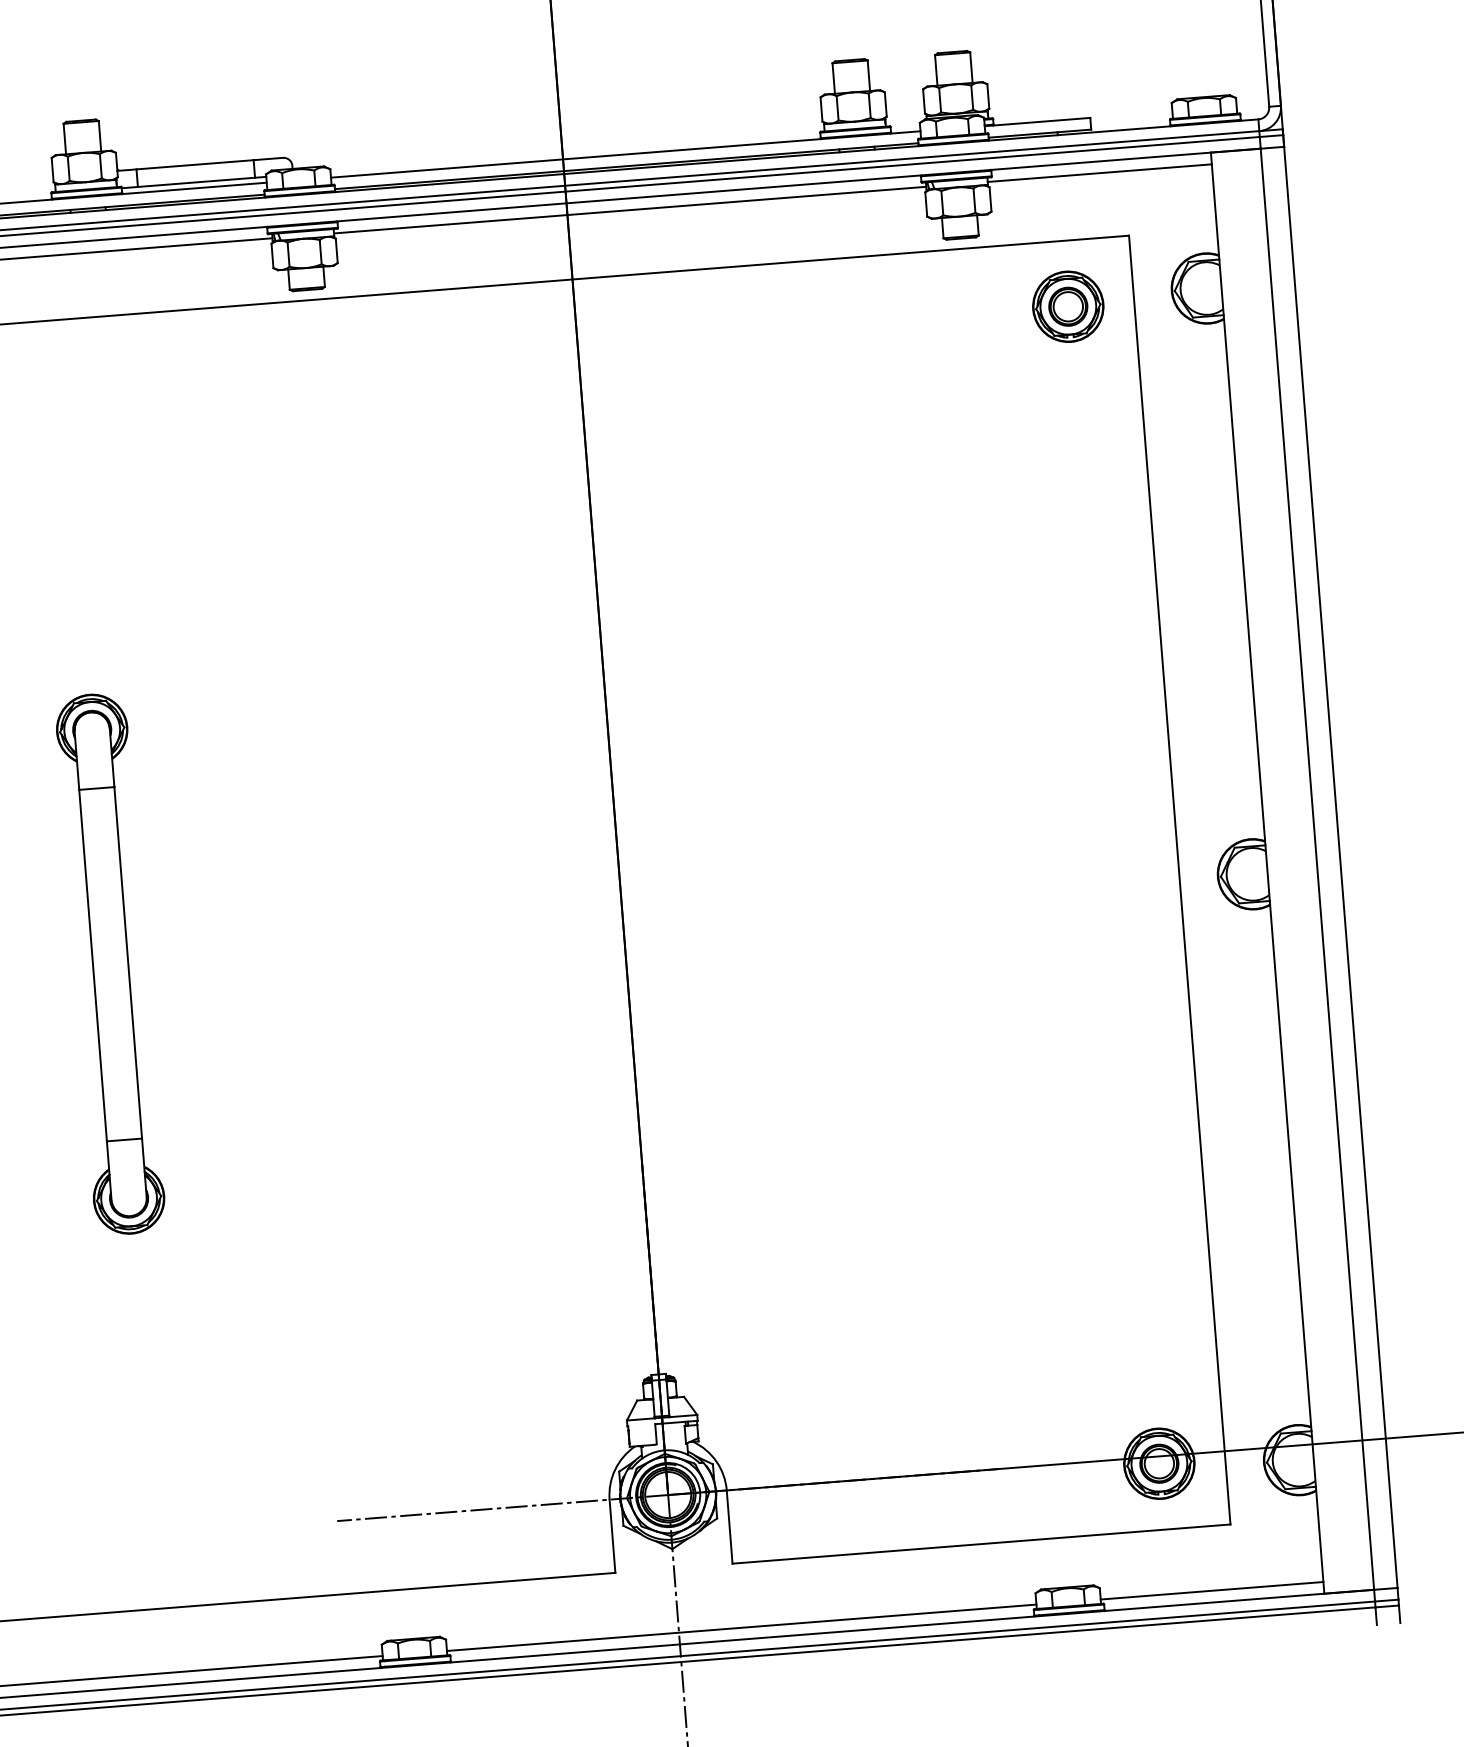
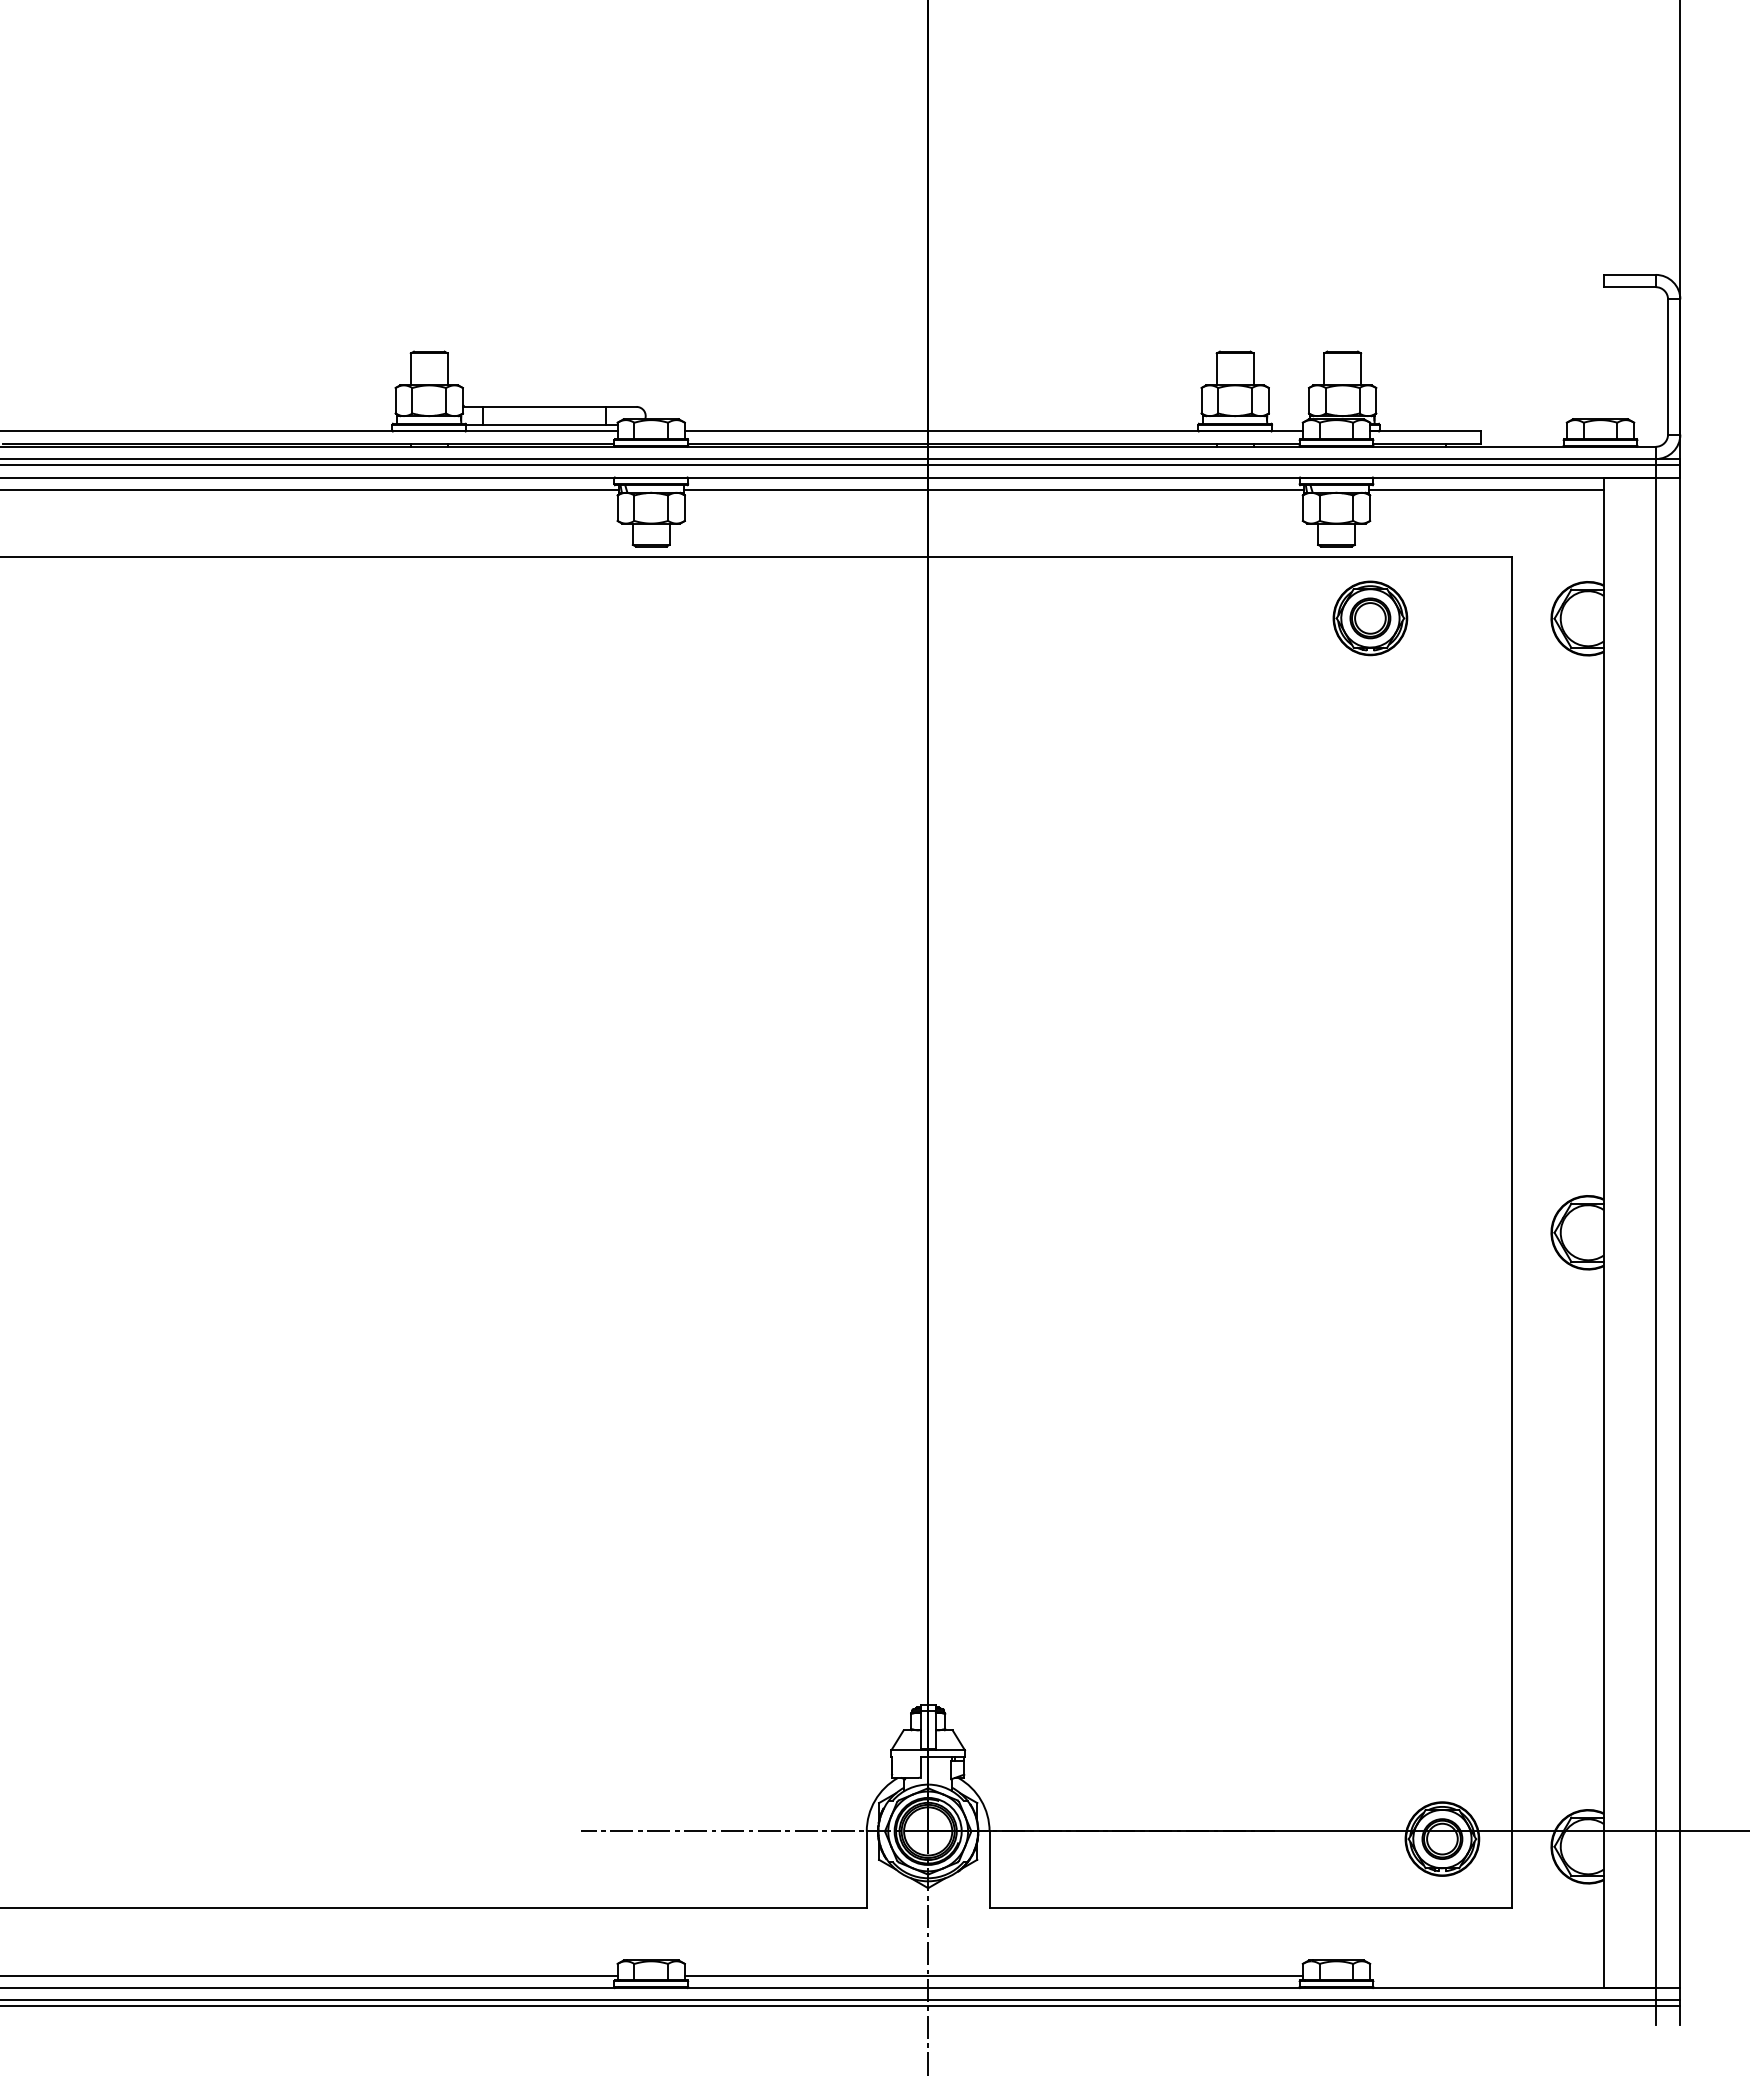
part: (1068, 306) -> (1370, 618), moved
part: (110, 964) -> (390, 1232), removed
line: (1211, 1590) -> (1486, 1975), removed

